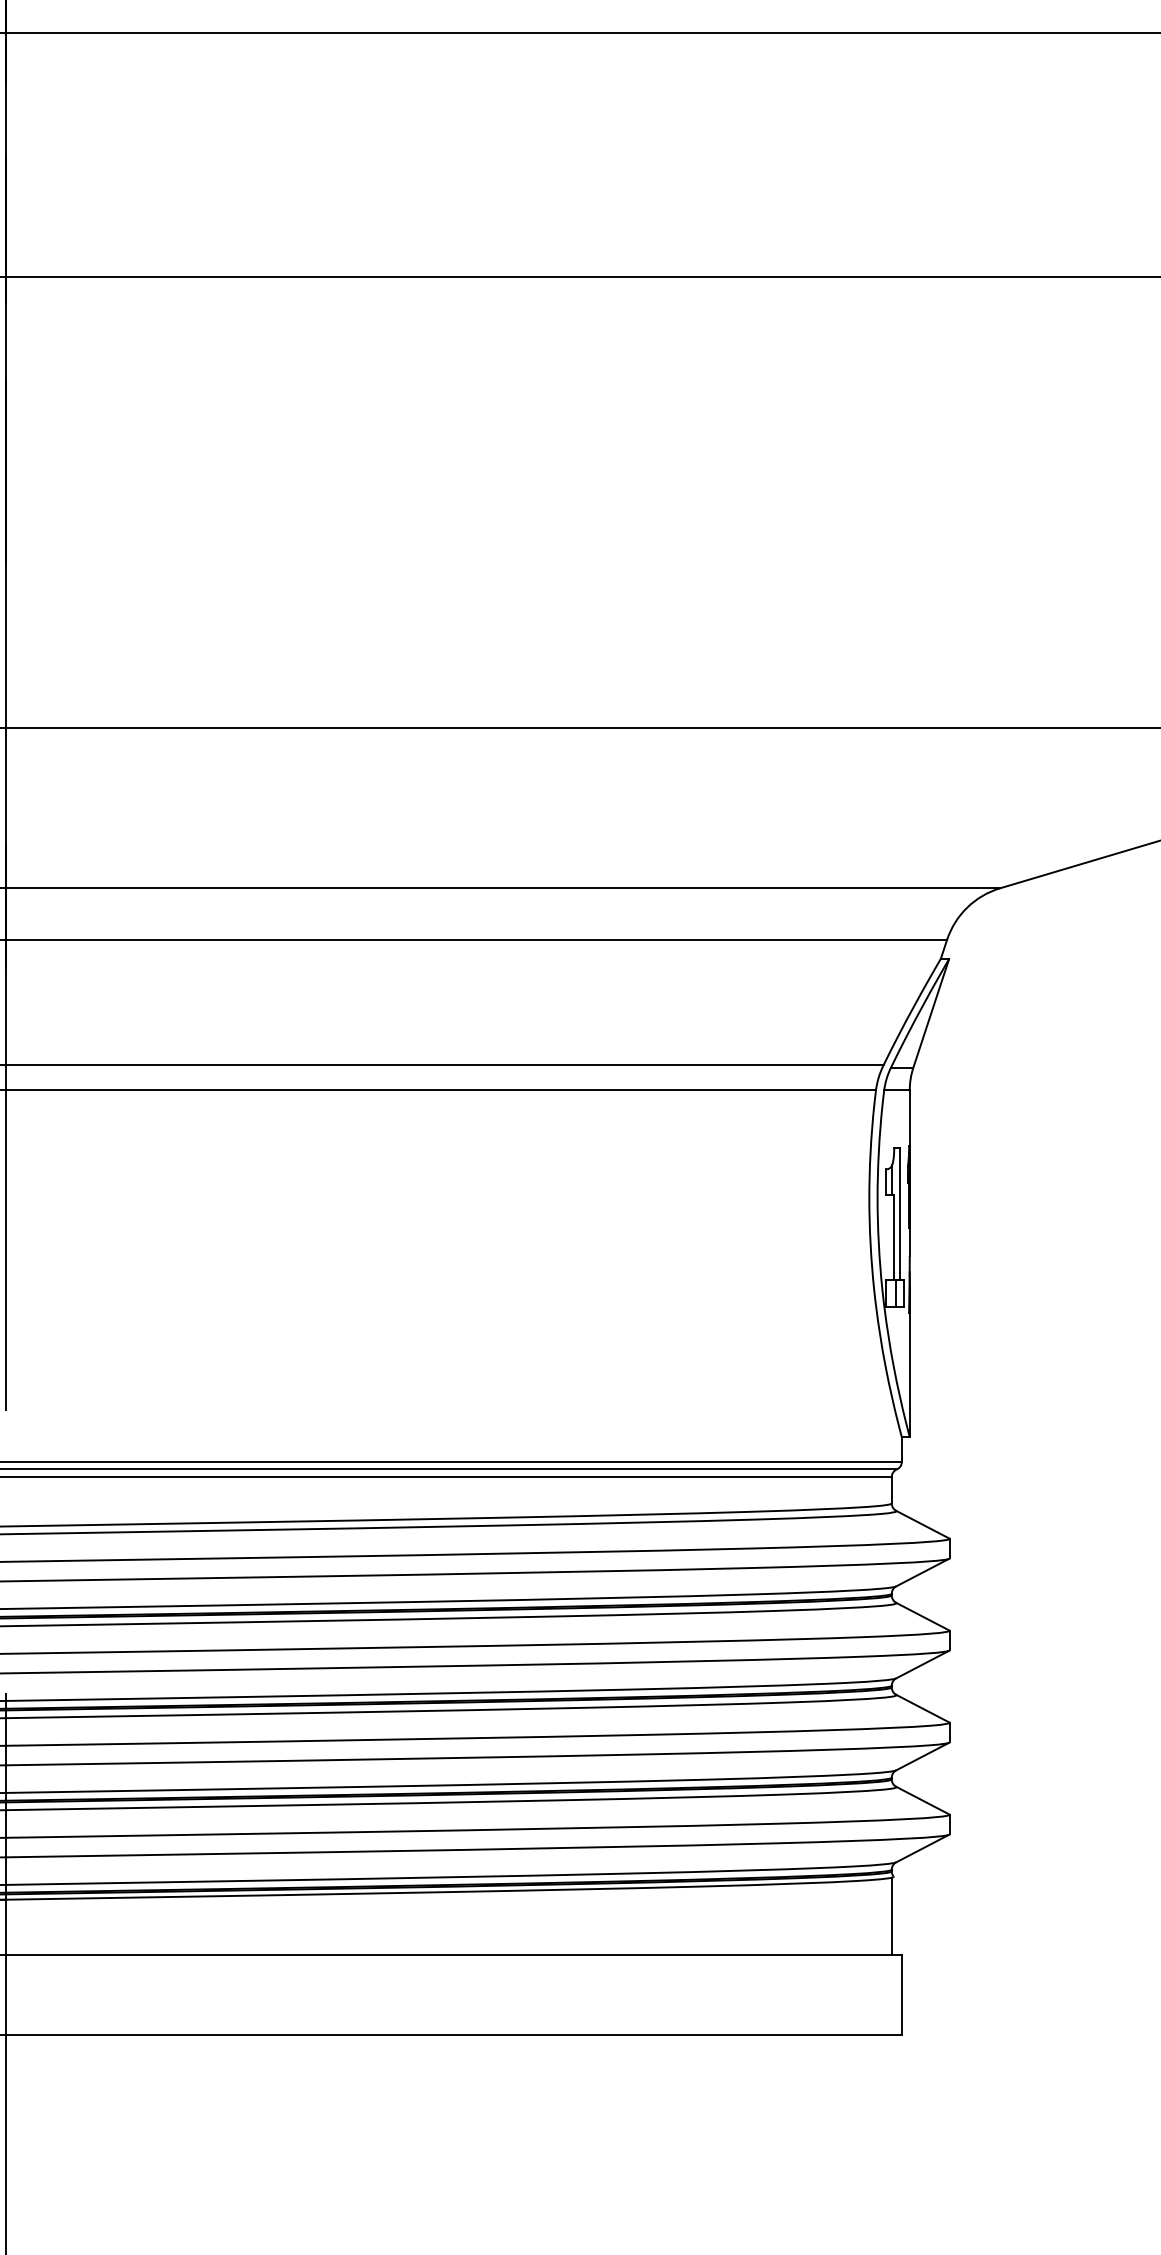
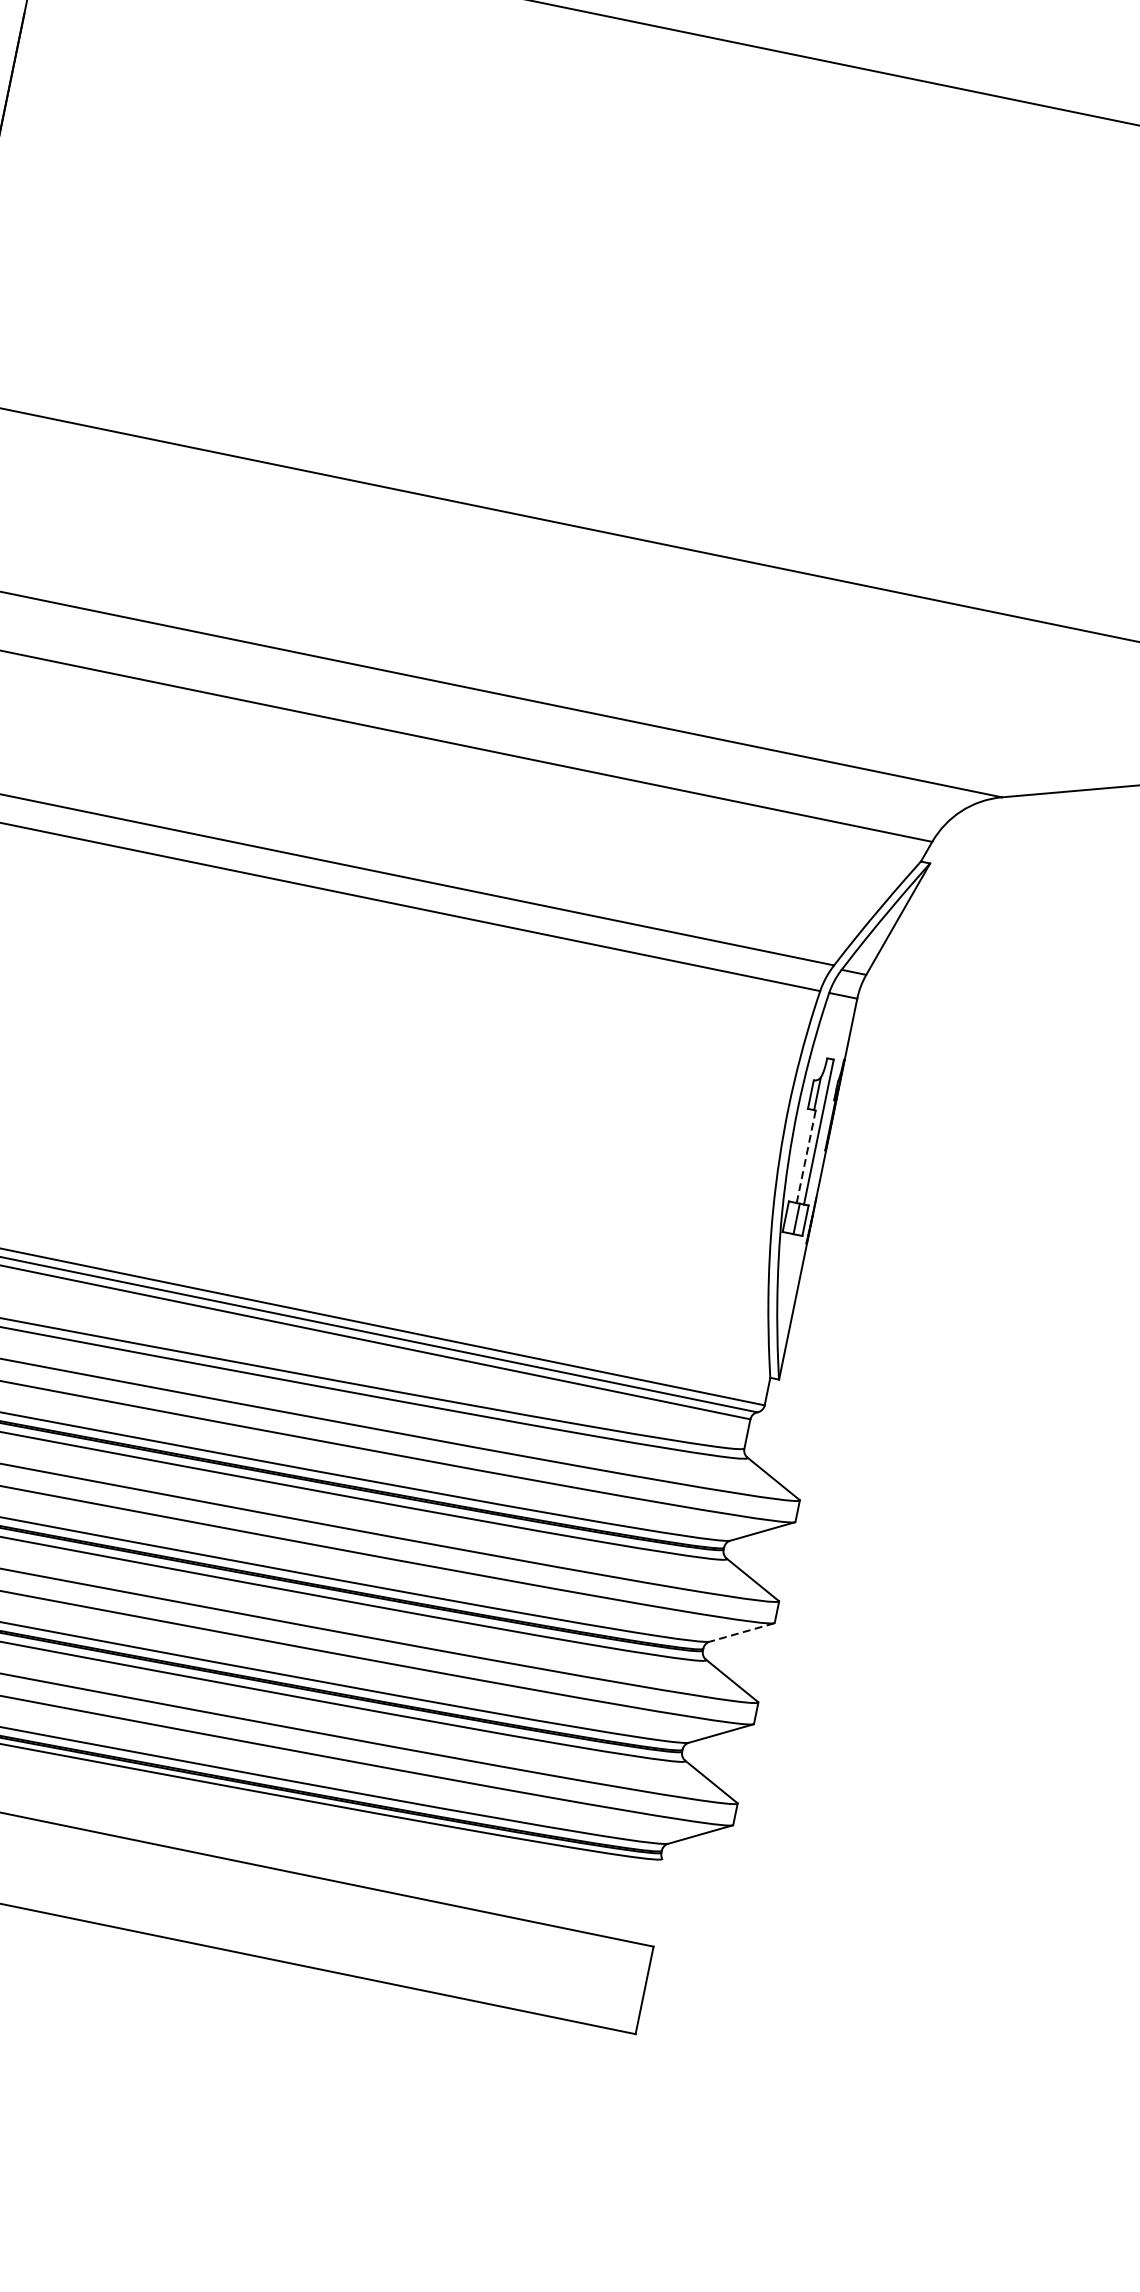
line: (893, 1236) -> (806, 1155), solid -> dashed
line: (922, 1664) -> (741, 1632), solid -> dashed
line: (891, 1915) -> (651, 1901), removed

